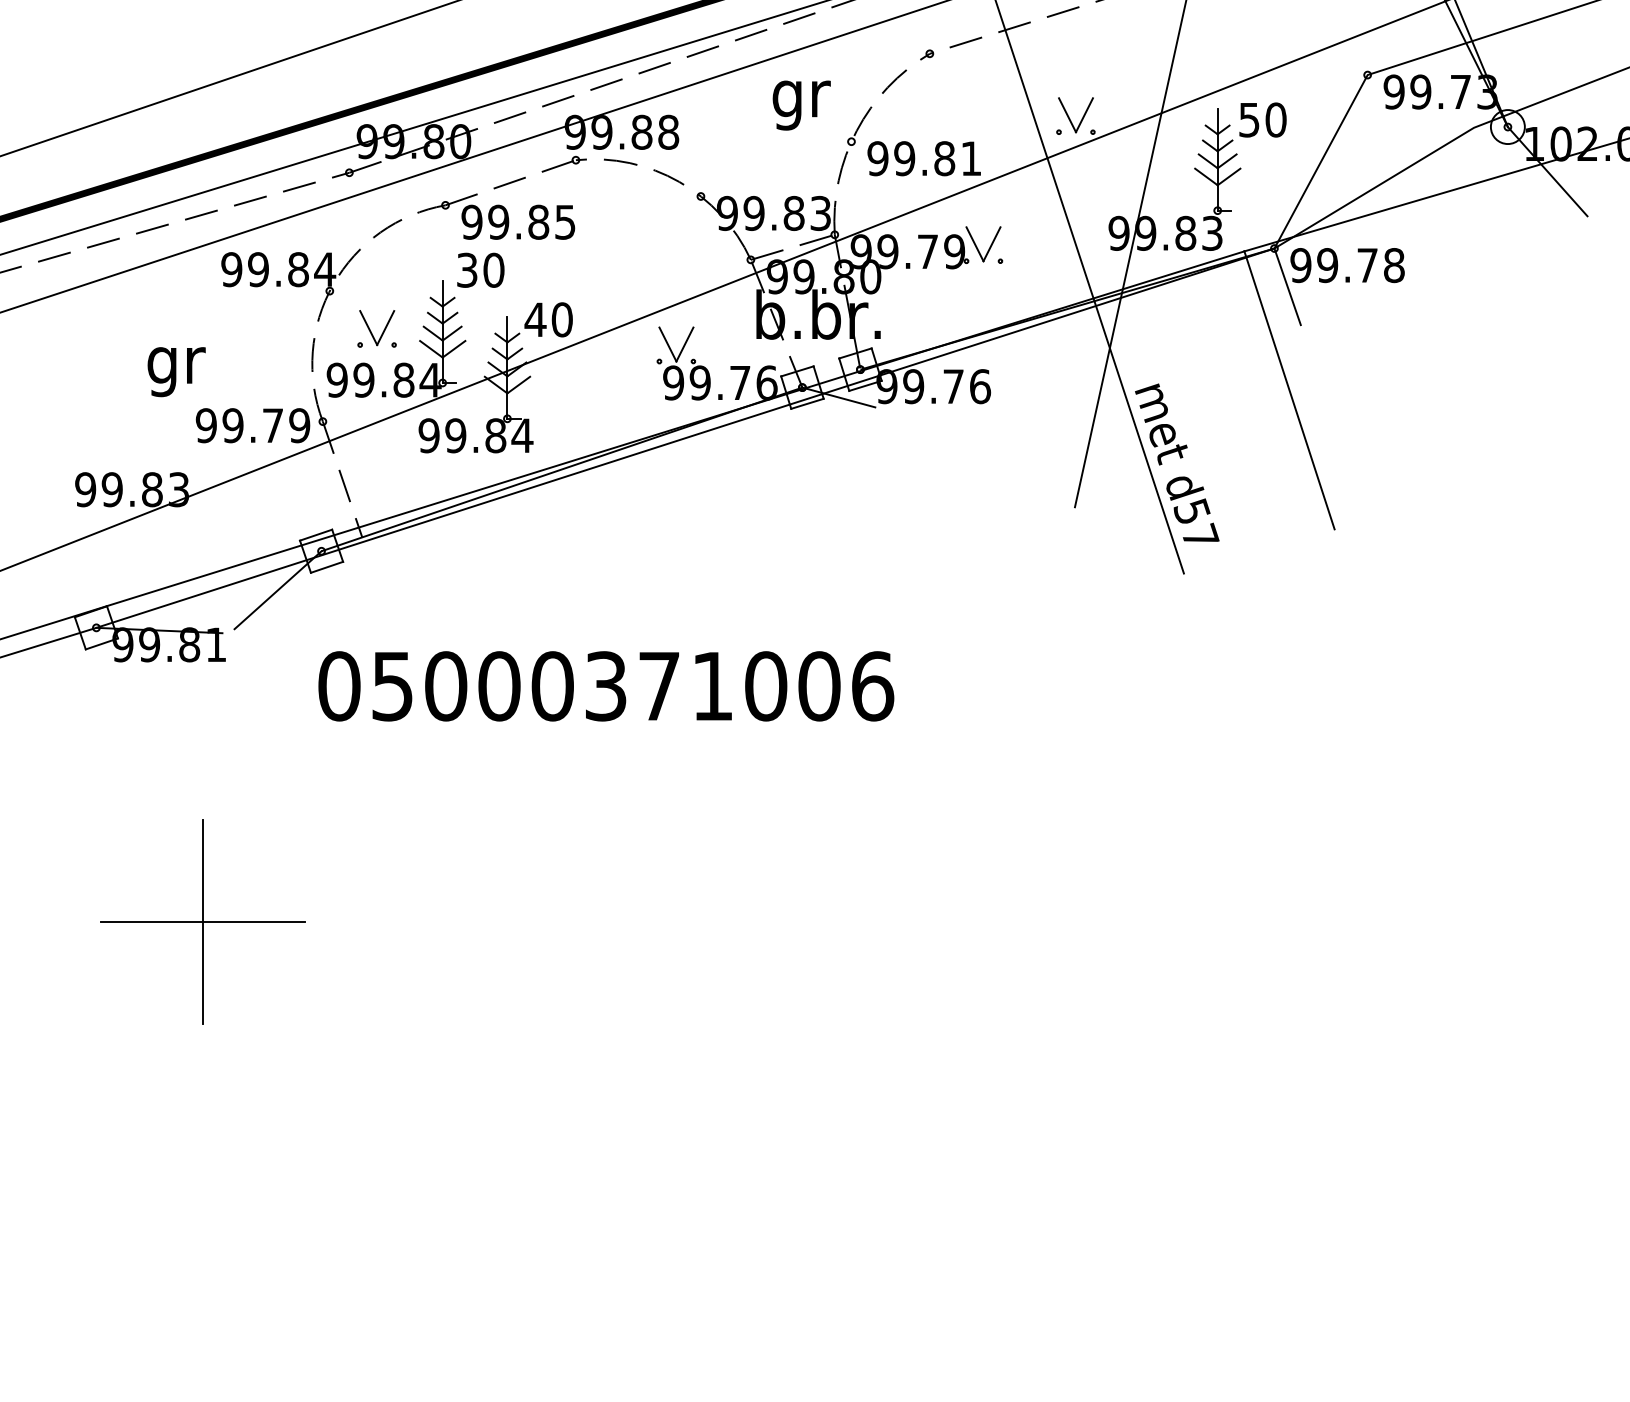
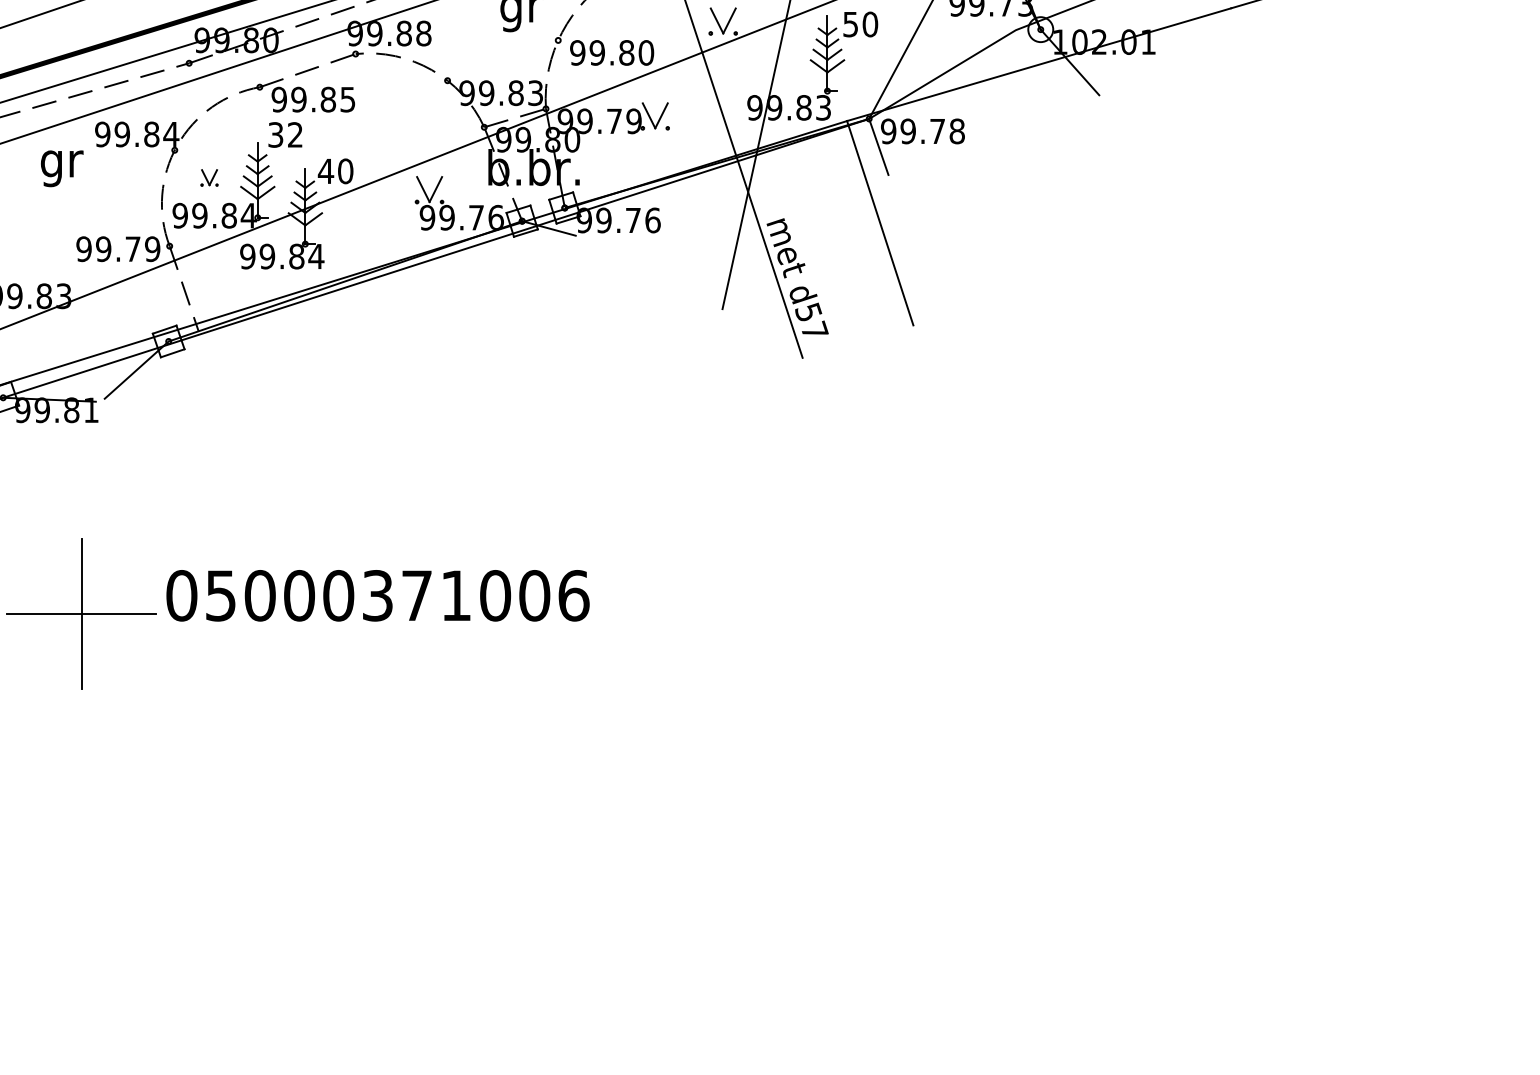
text: (971, 158) -> (646, 52), 99.81 -> 99.80
text: (494, 269) -> (295, 134), 30 -> 32
part: (377, 328) -> (209, 177), size x0.6
text: (177, 371) -> (62, 168), moved
text: (605, 685) -> (377, 595), moved

